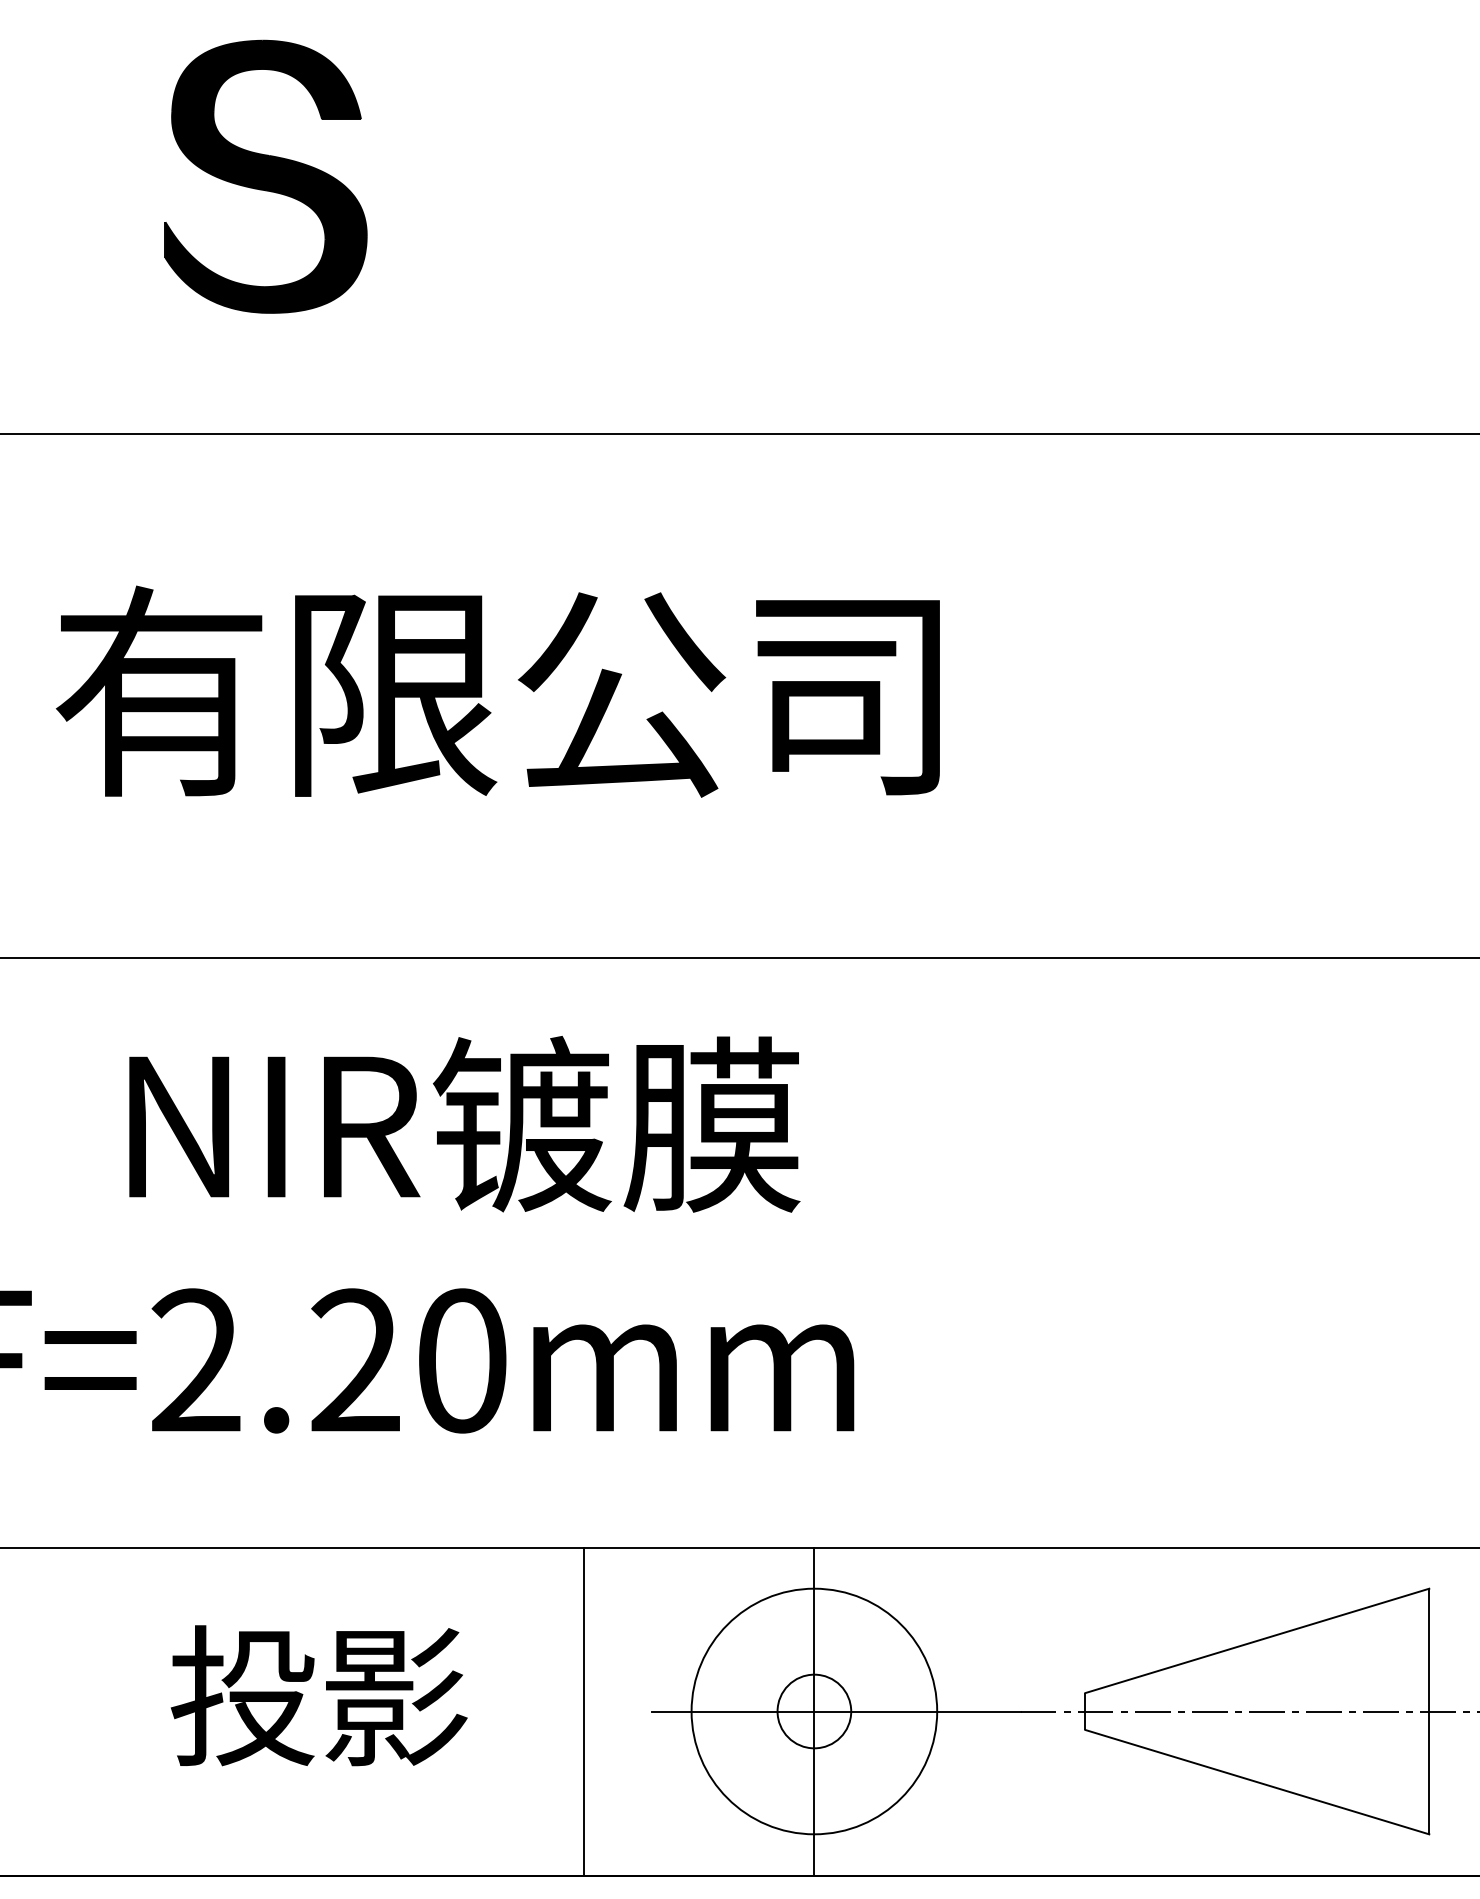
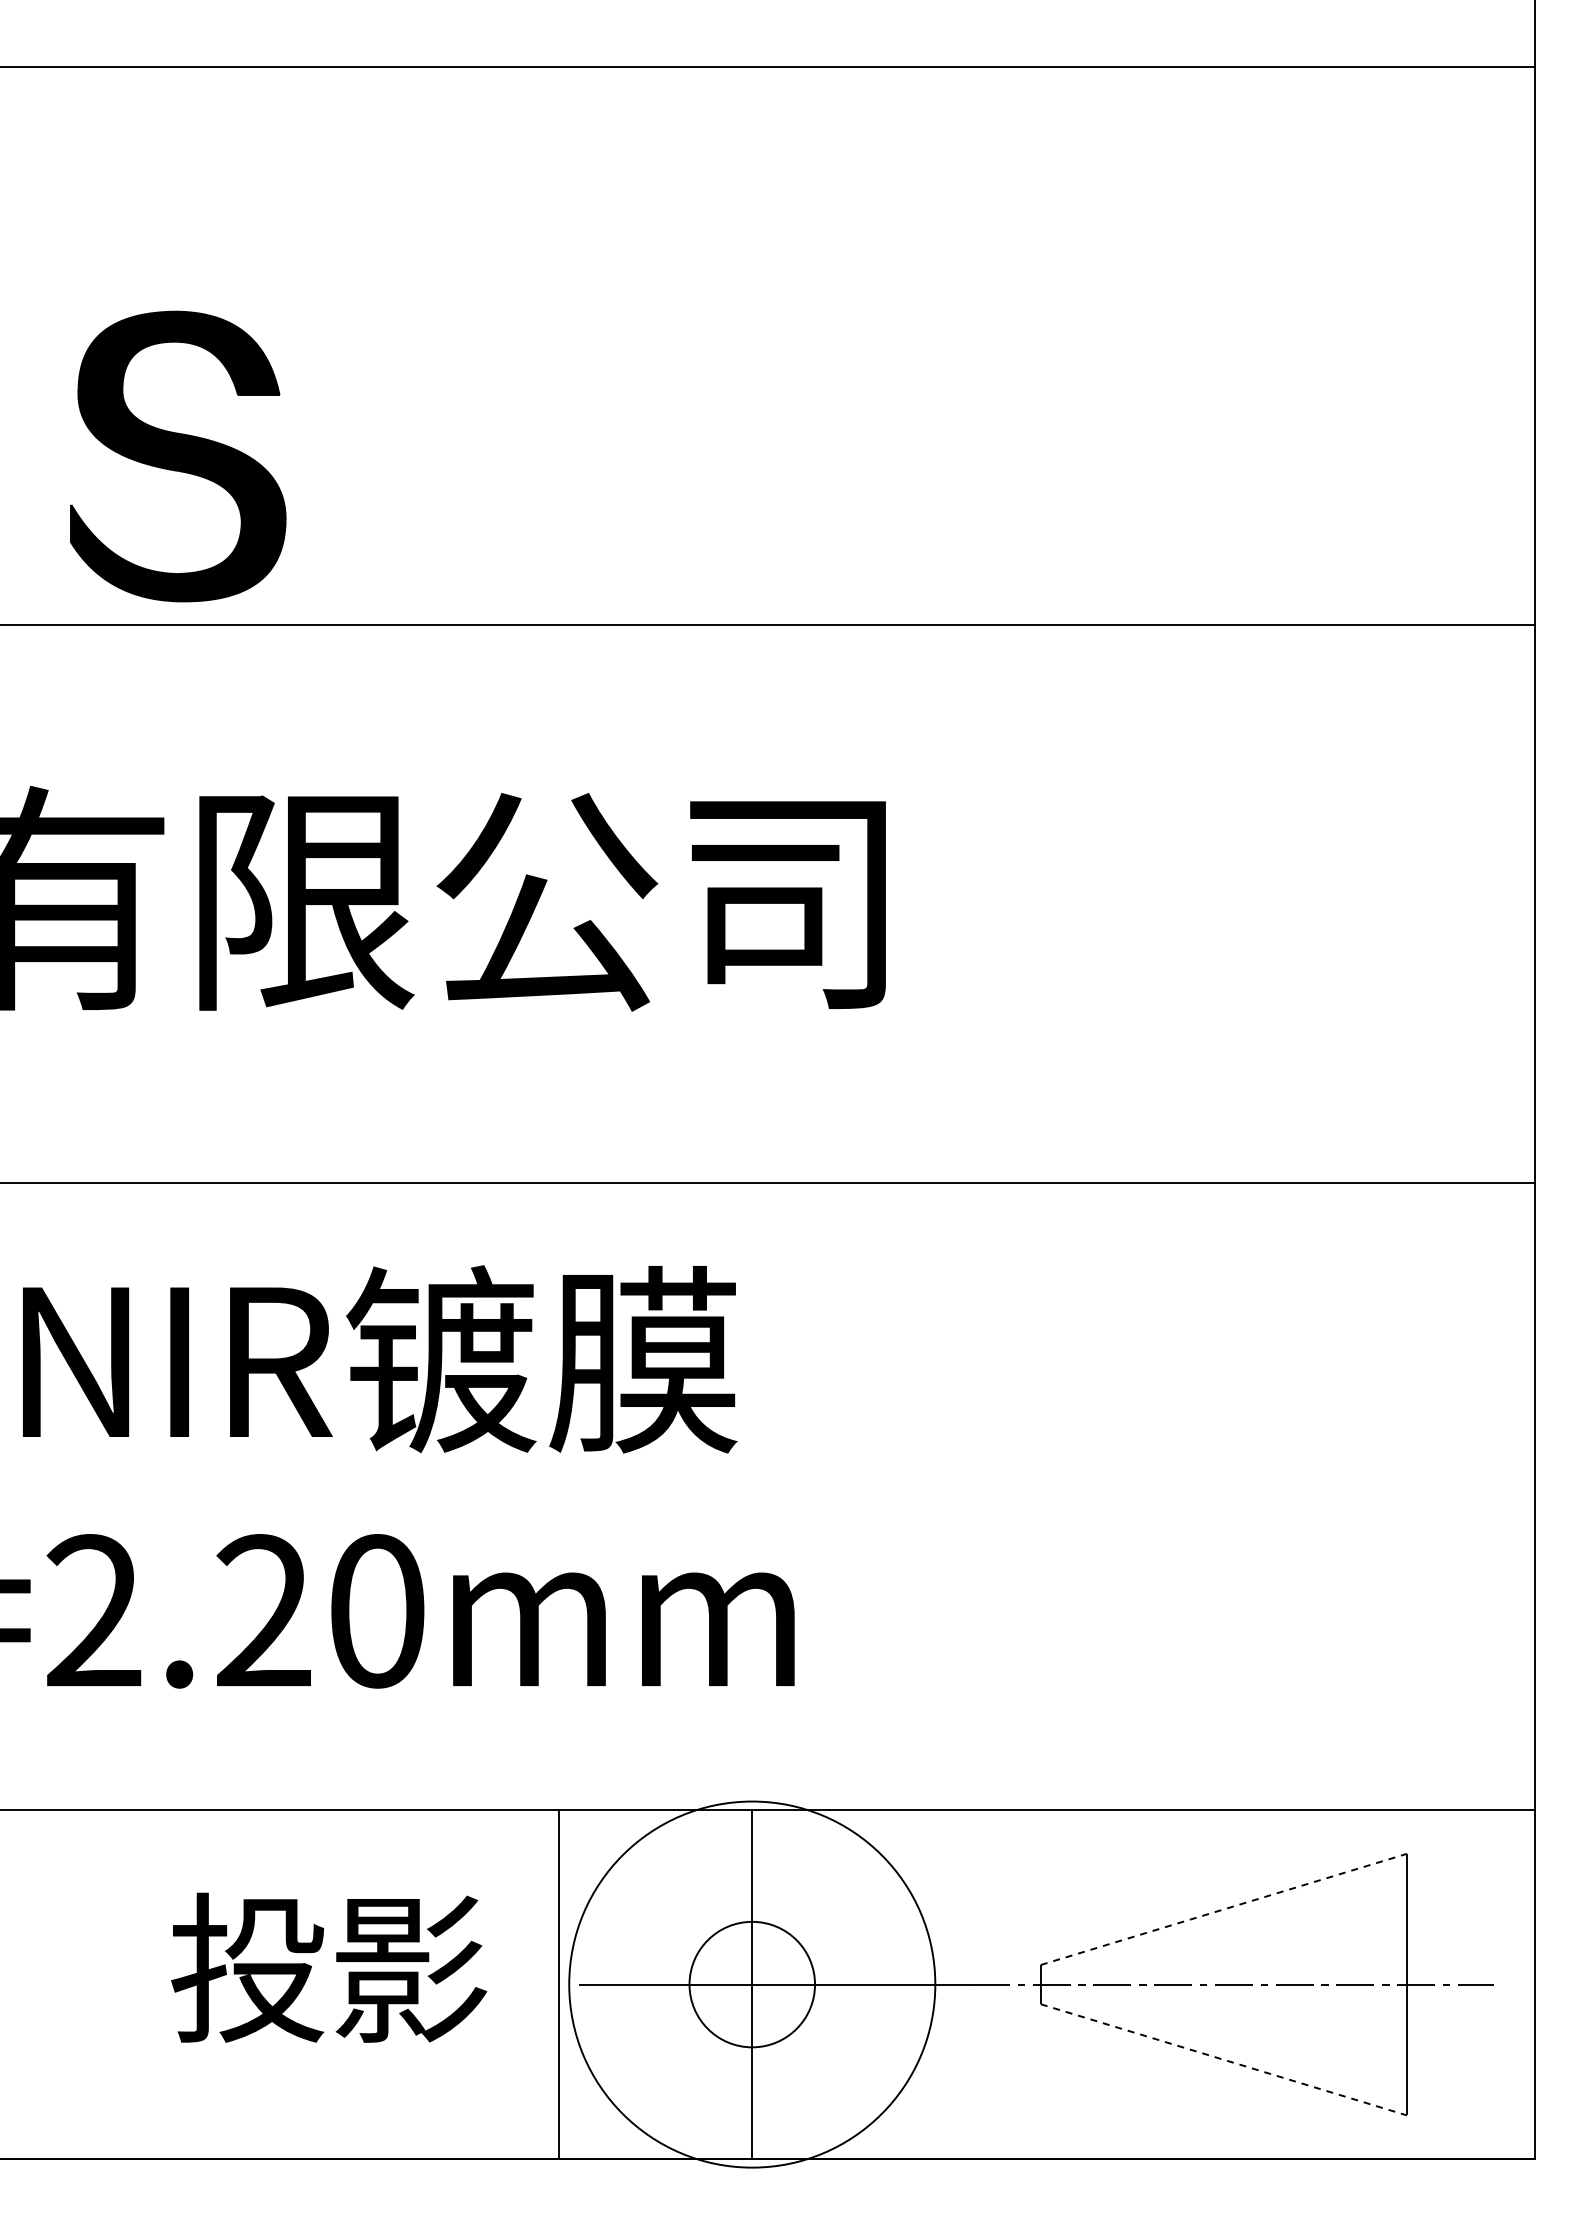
part: (266, 176) -> (178, 456), moved
line: (1257, 1640) -> (1224, 1909), solid -> dashed
text: (319, 1695) -> (329, 1967), moved
line: (584, 1711) -> (559, 1984), moved
circle: (814, 1711) -> (752, 1984), size x1.4
circle: (814, 1711) -> (752, 1984), size x1.6
line: (1257, 1781) -> (1224, 2059), solid -> dashed

